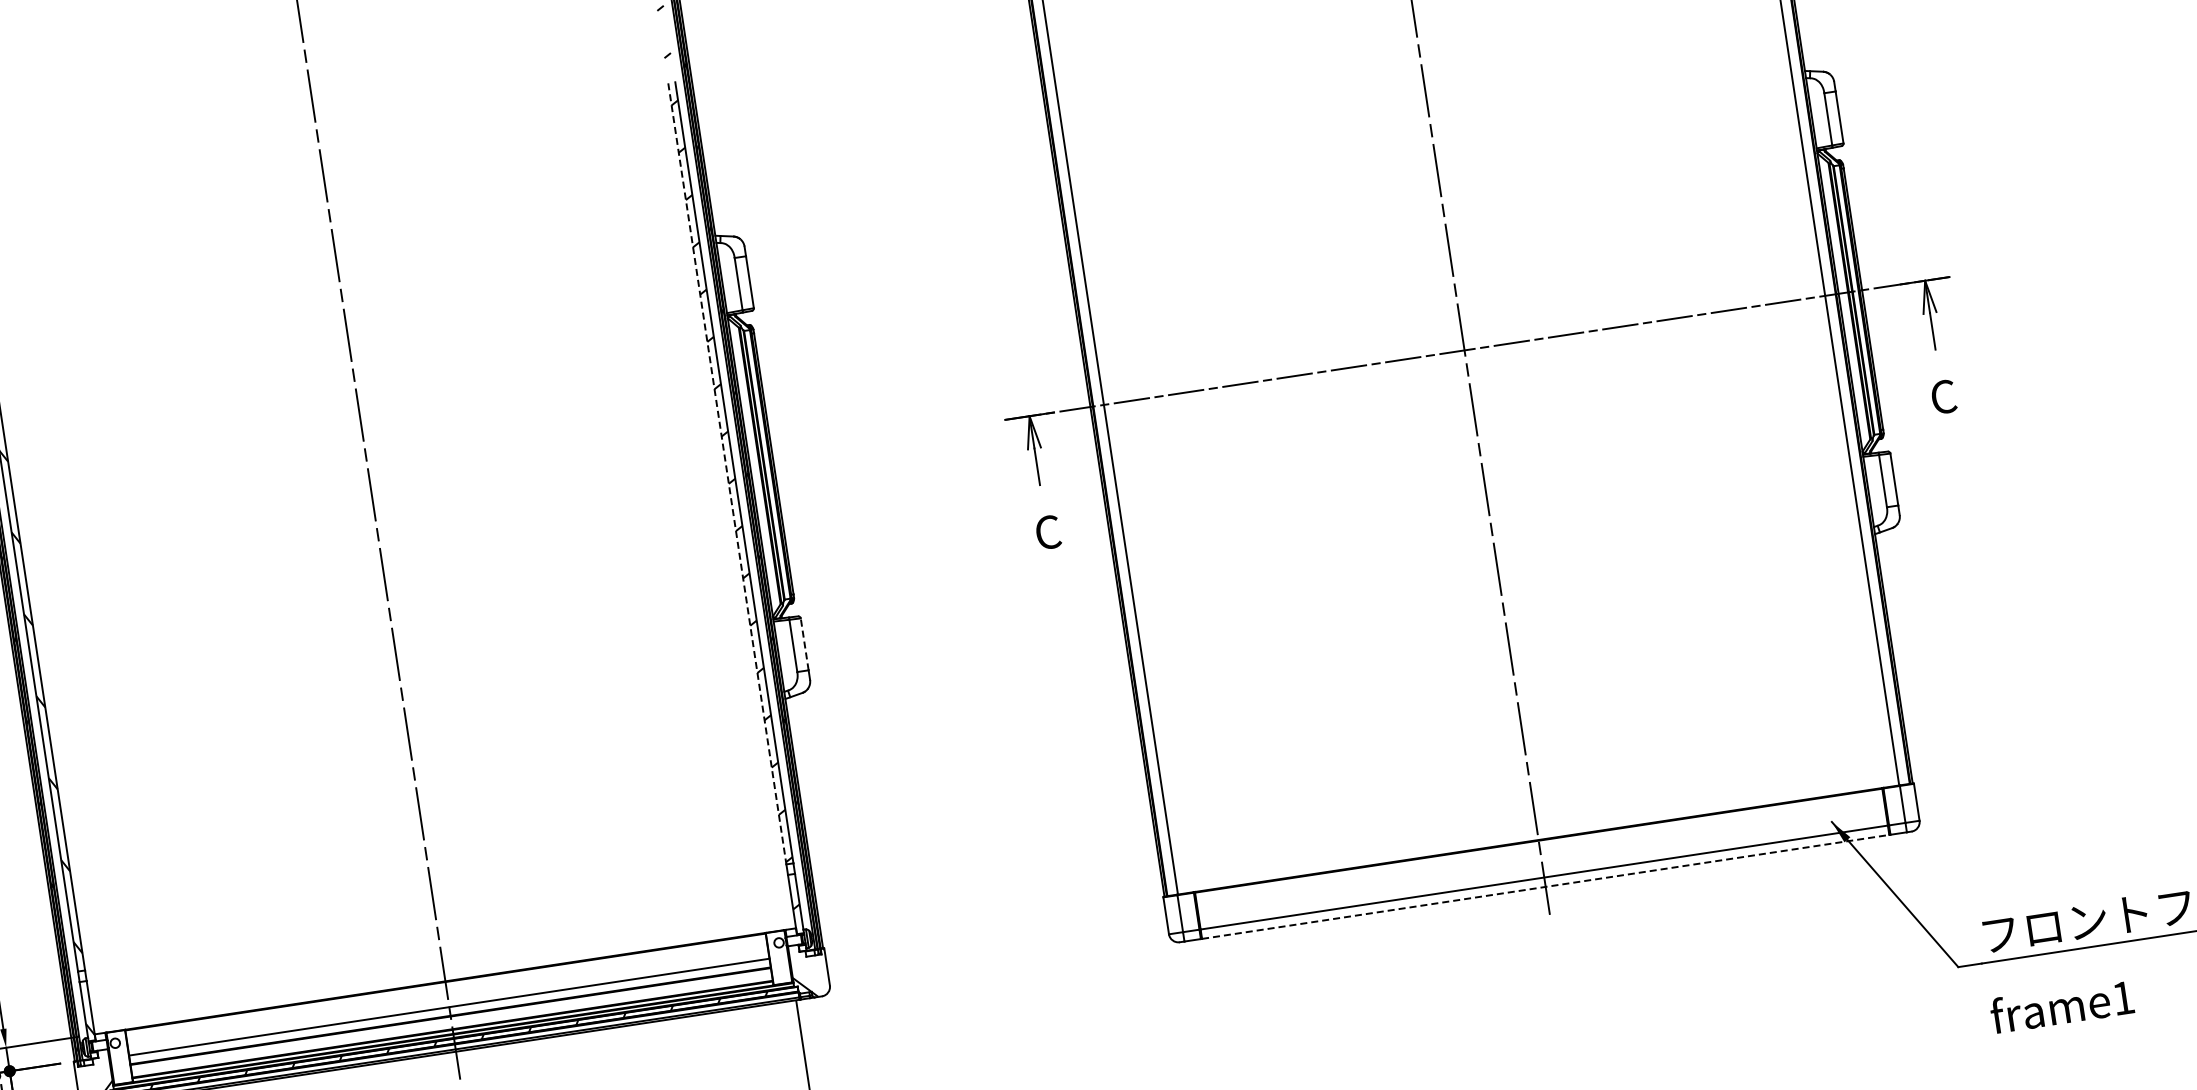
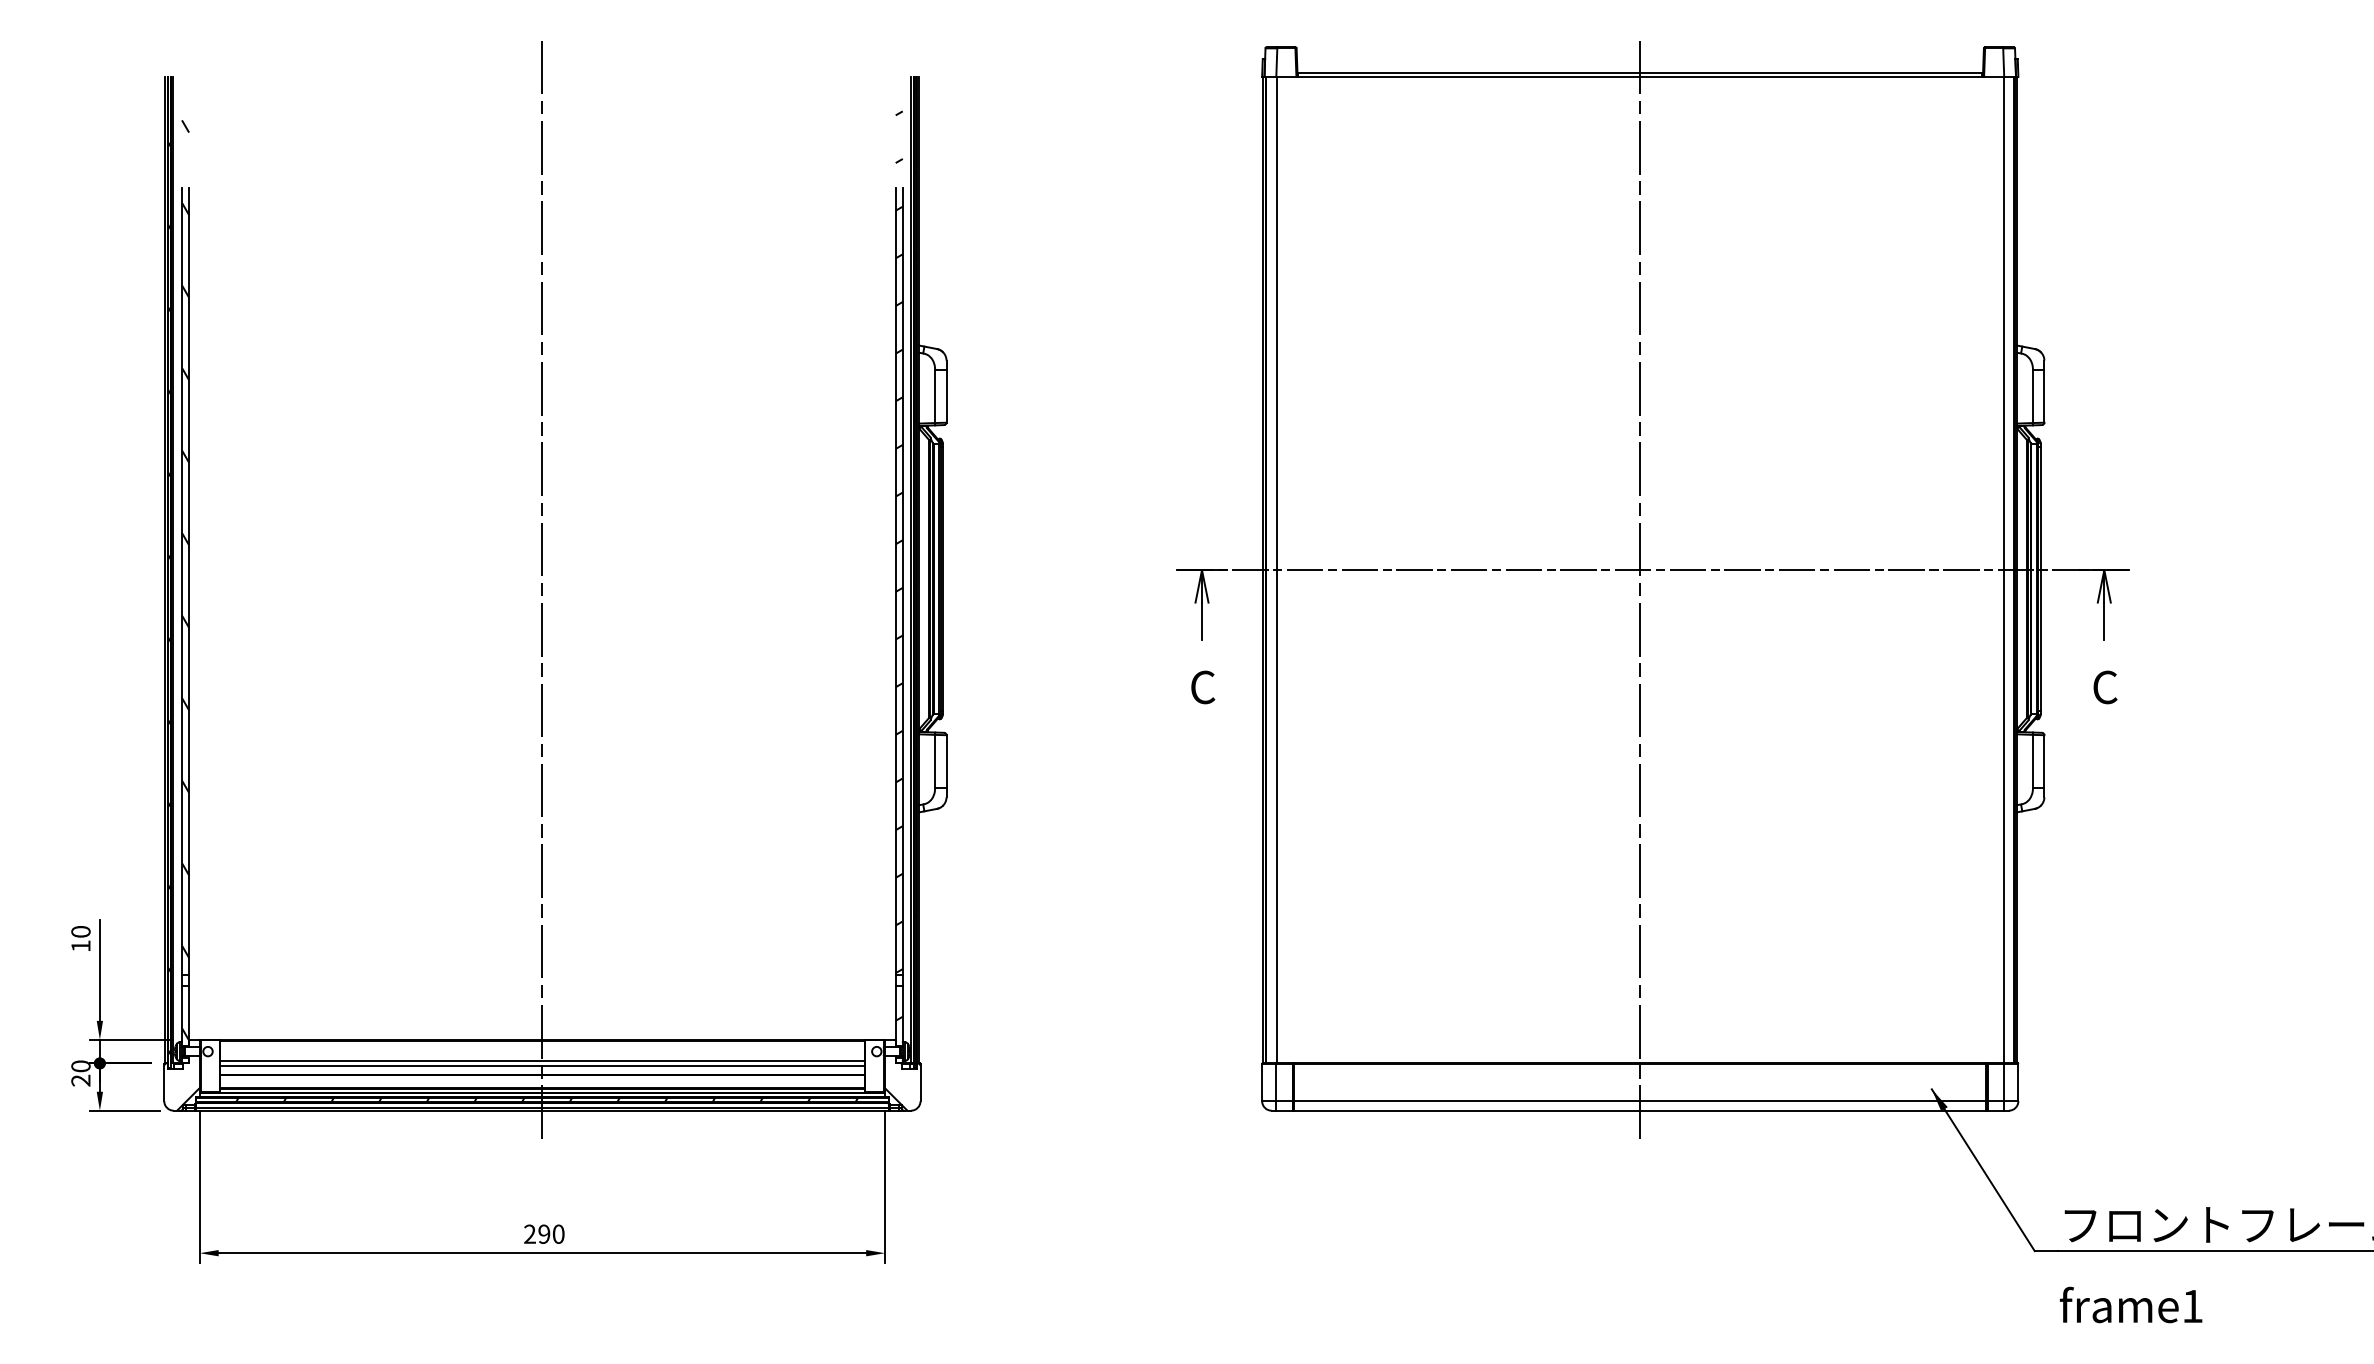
line: (727, 474) -> (895, 582), dashed -> solid
line: (804, 643) -> (946, 760), dashed -> solid
line: (1545, 886) -> (1640, 1110), dashed -> solid
line: (447, 1003) -> (541, 1061), added

